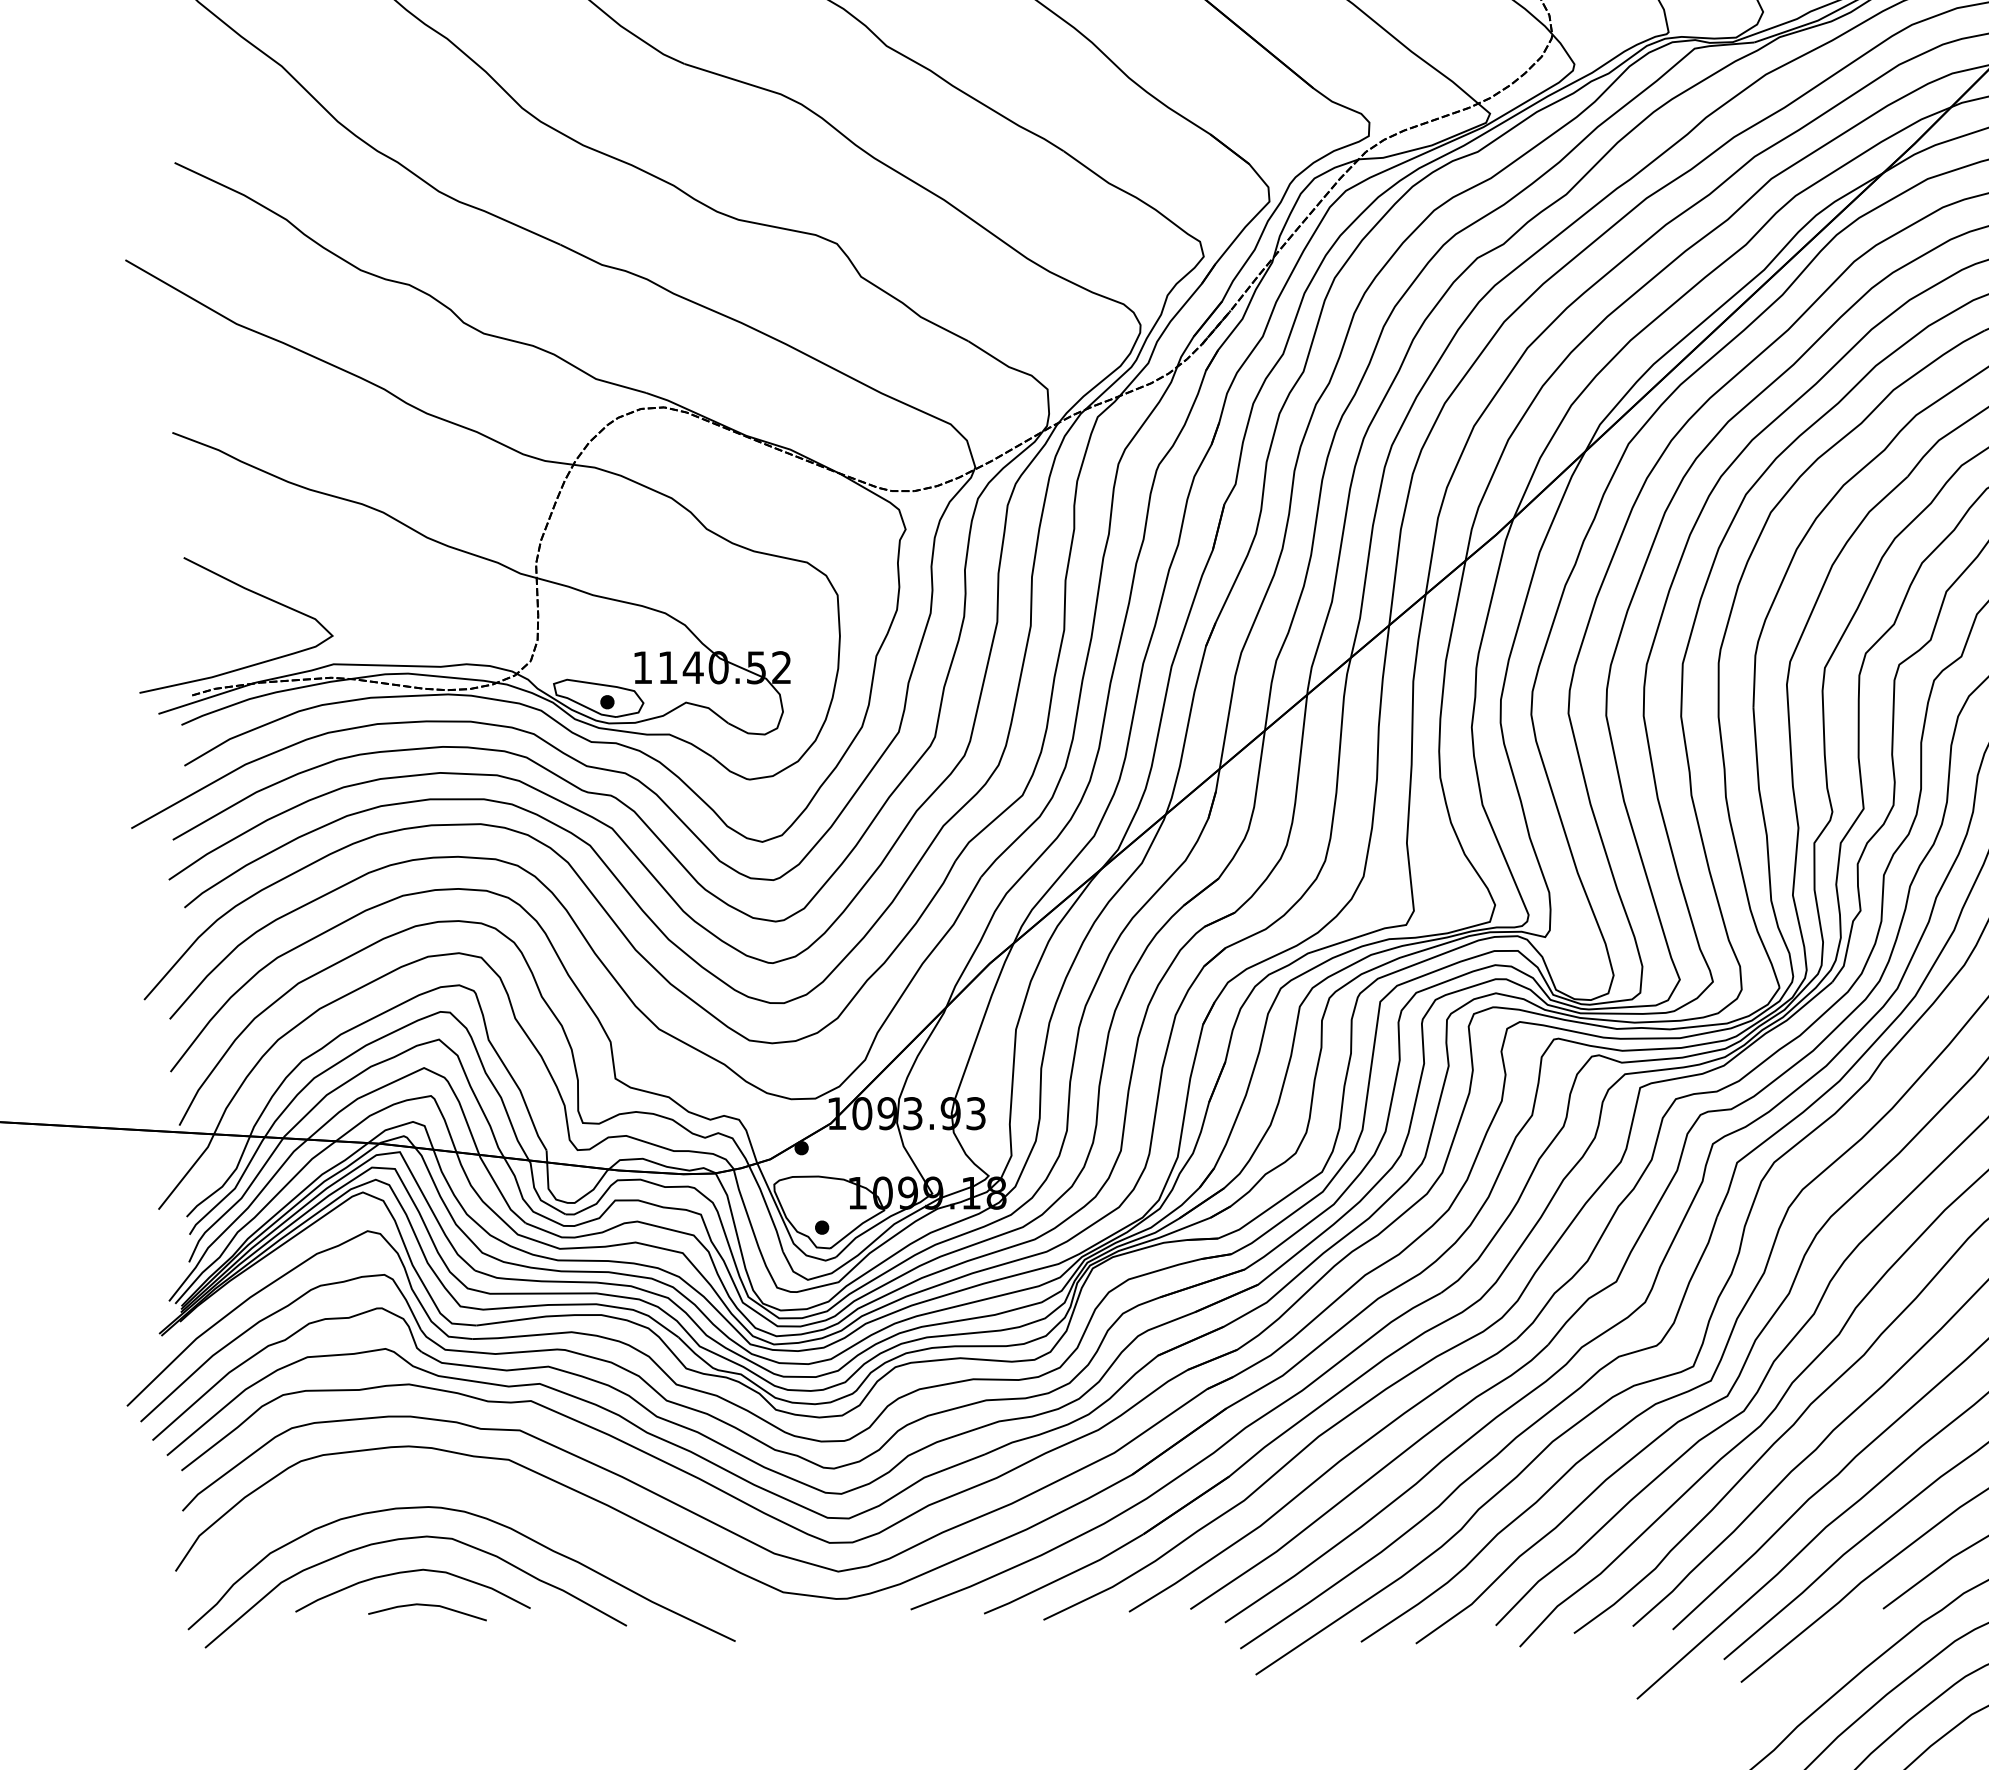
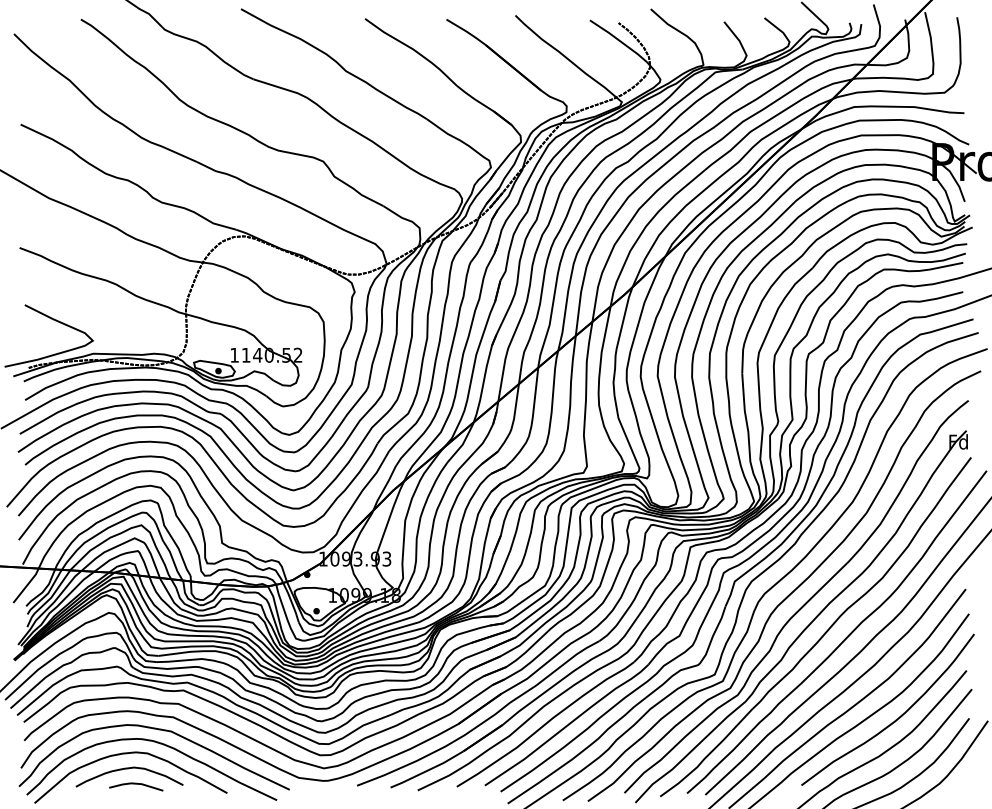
curve: (476, 1488) -> (158, 730), added

